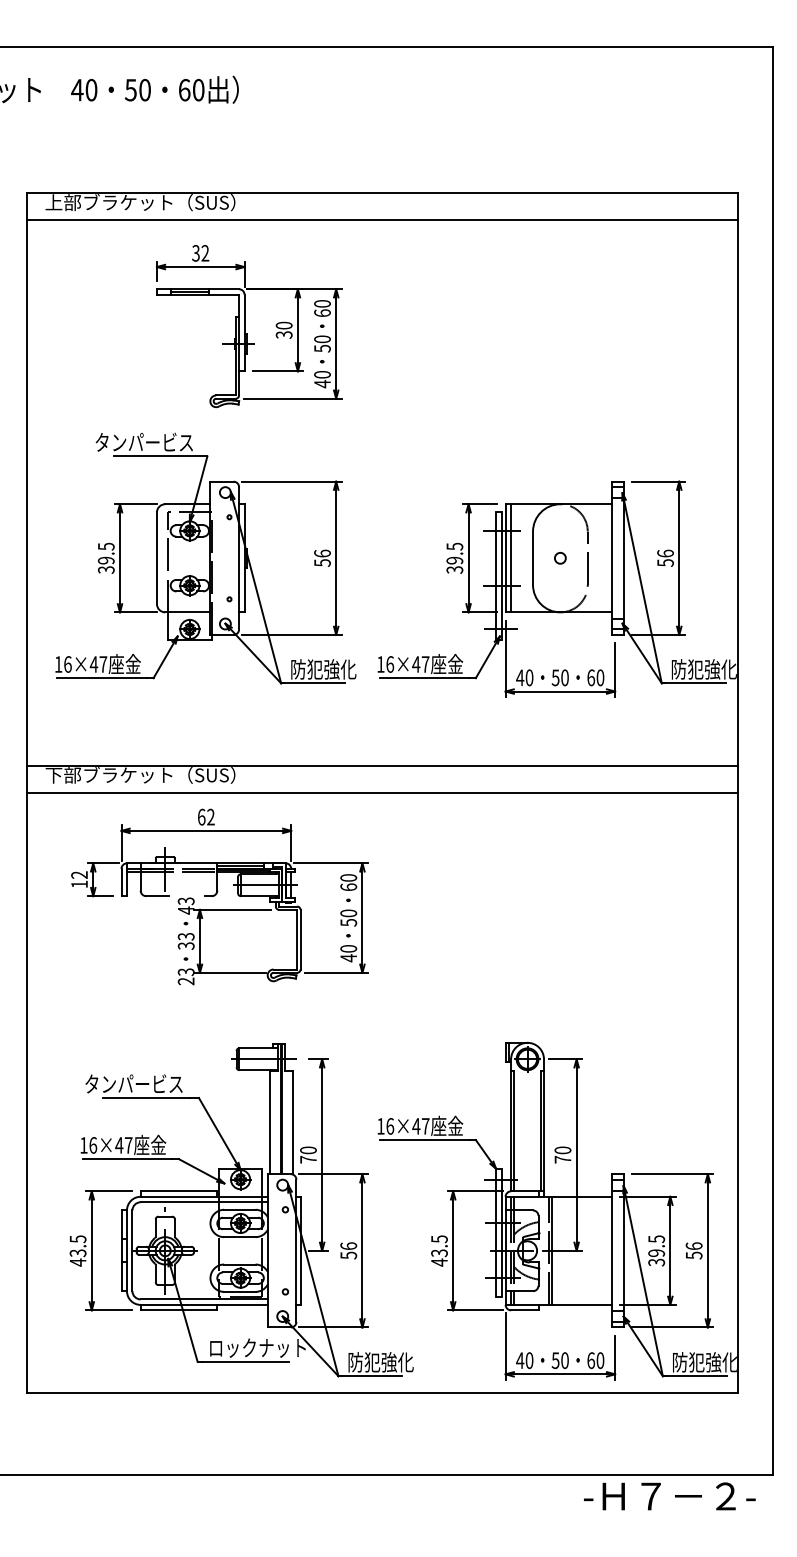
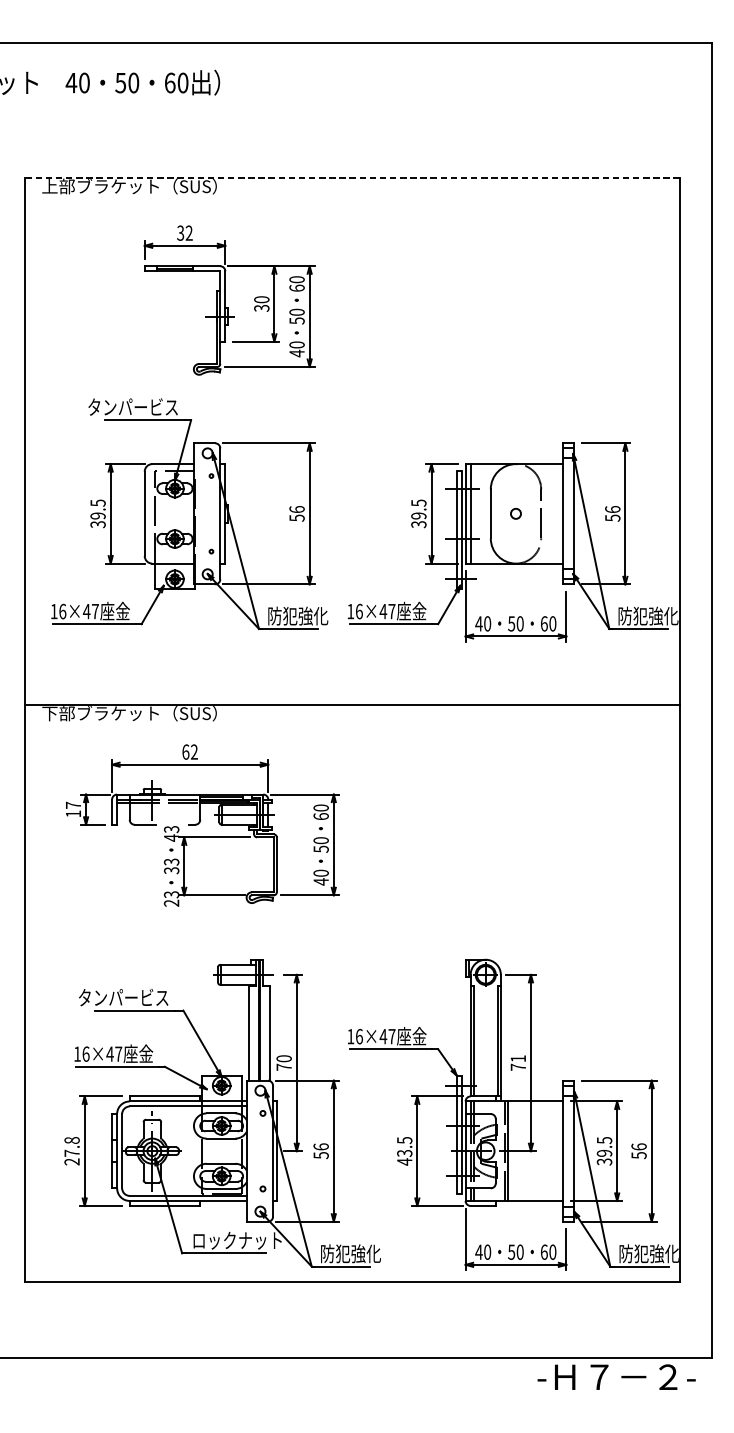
line: (382, 193) -> (352, 178), solid -> dashed
line: (382, 220) -> (352, 202), removed
line: (382, 793) -> (352, 730), removed
text: (79, 874) -> (73, 804), 12 -> 17
text: (562, 1150) -> (517, 1058), 70 -> 71
text: (77, 1250) -> (71, 1150), 43.5 -> 27.8

